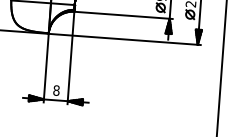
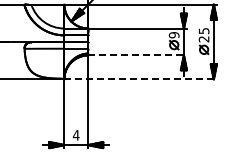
line: (124, 15) -> (138, 55), solid -> dashed
line: (125, 39) -> (141, 79), solid -> dashed
text: (55, 90) -> (75, 135), 8 -> 4

